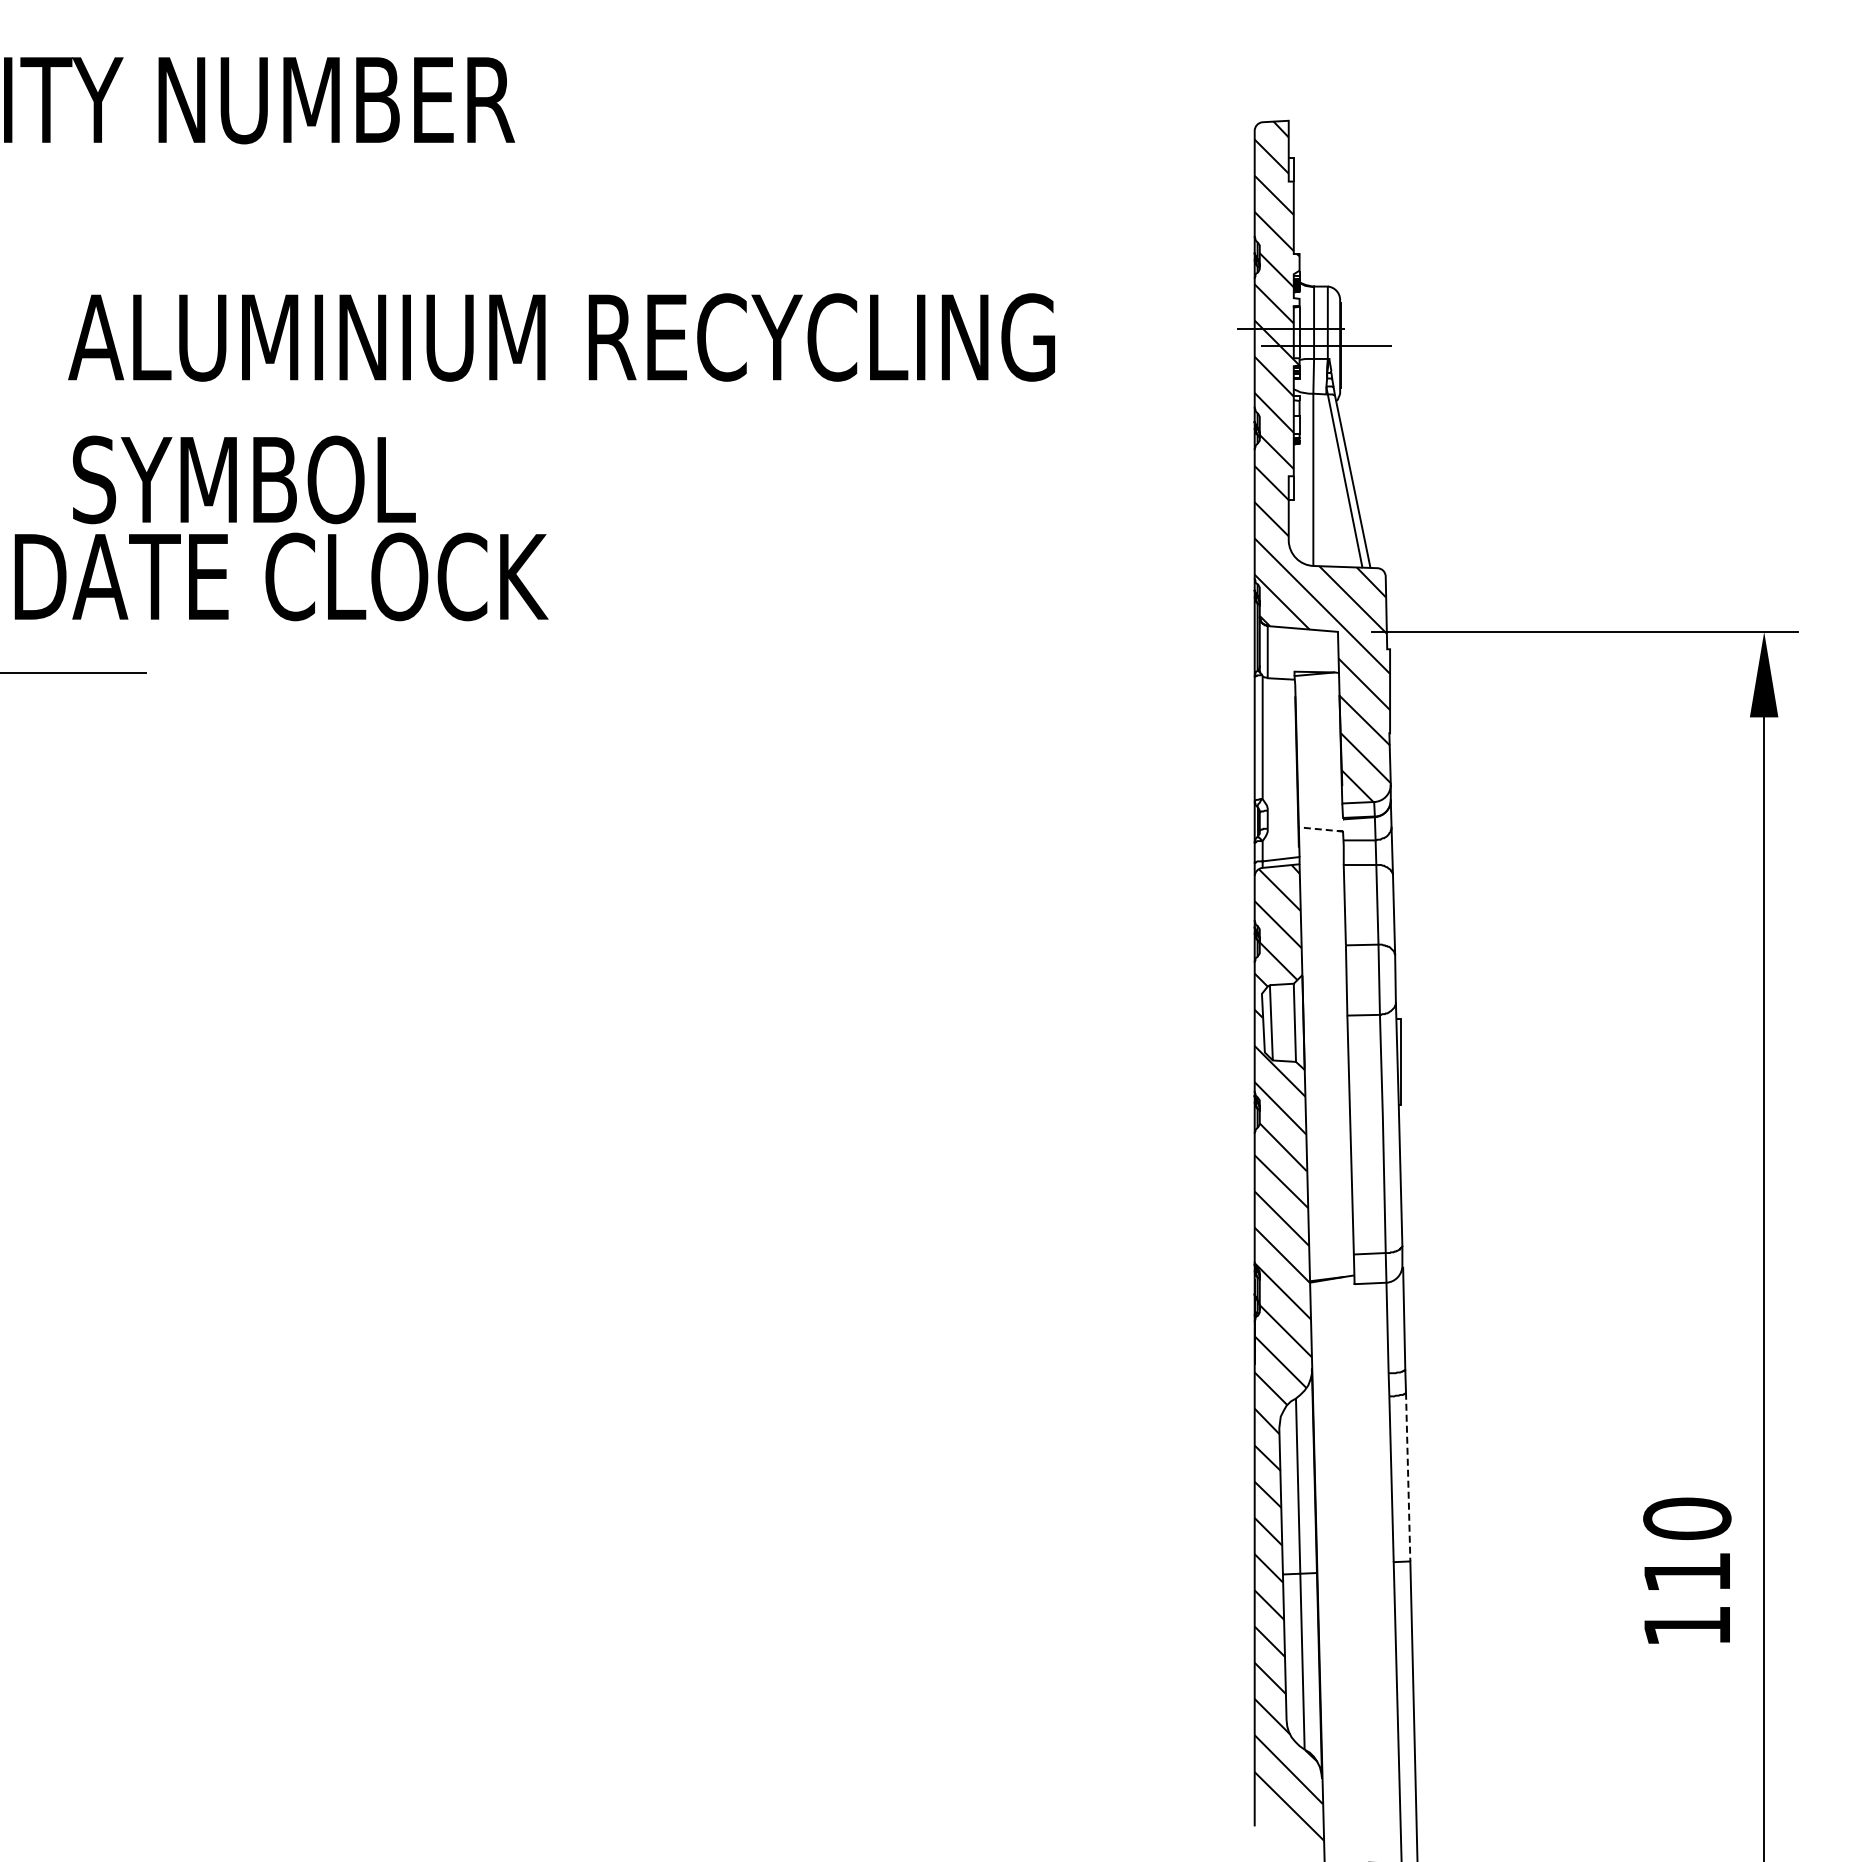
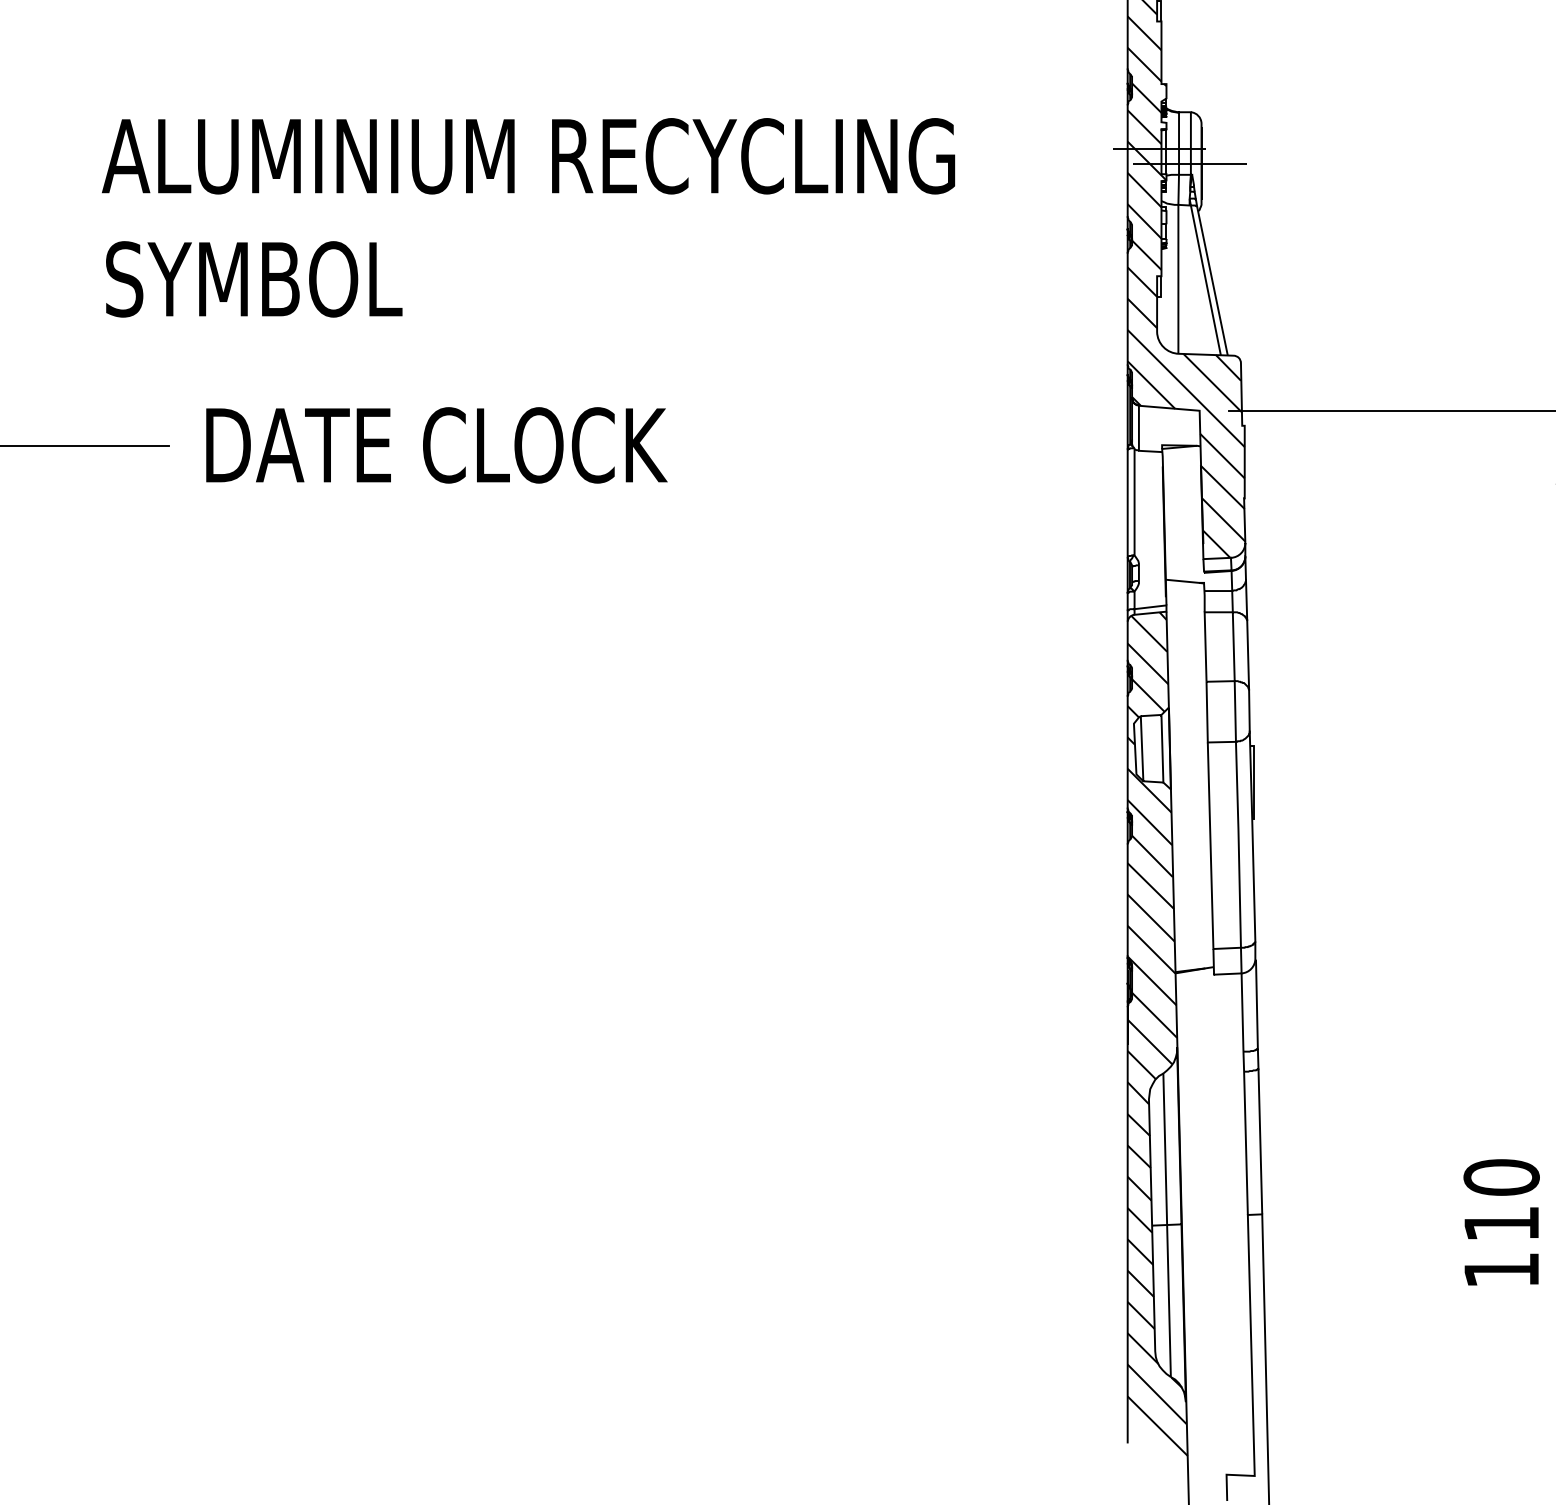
text: (281, 576) -> (436, 445), moved
line: (1322, 829) -> (1186, 581), dashed -> solid
line: (1408, 1477) -> (1260, 1141), dashed -> solid

